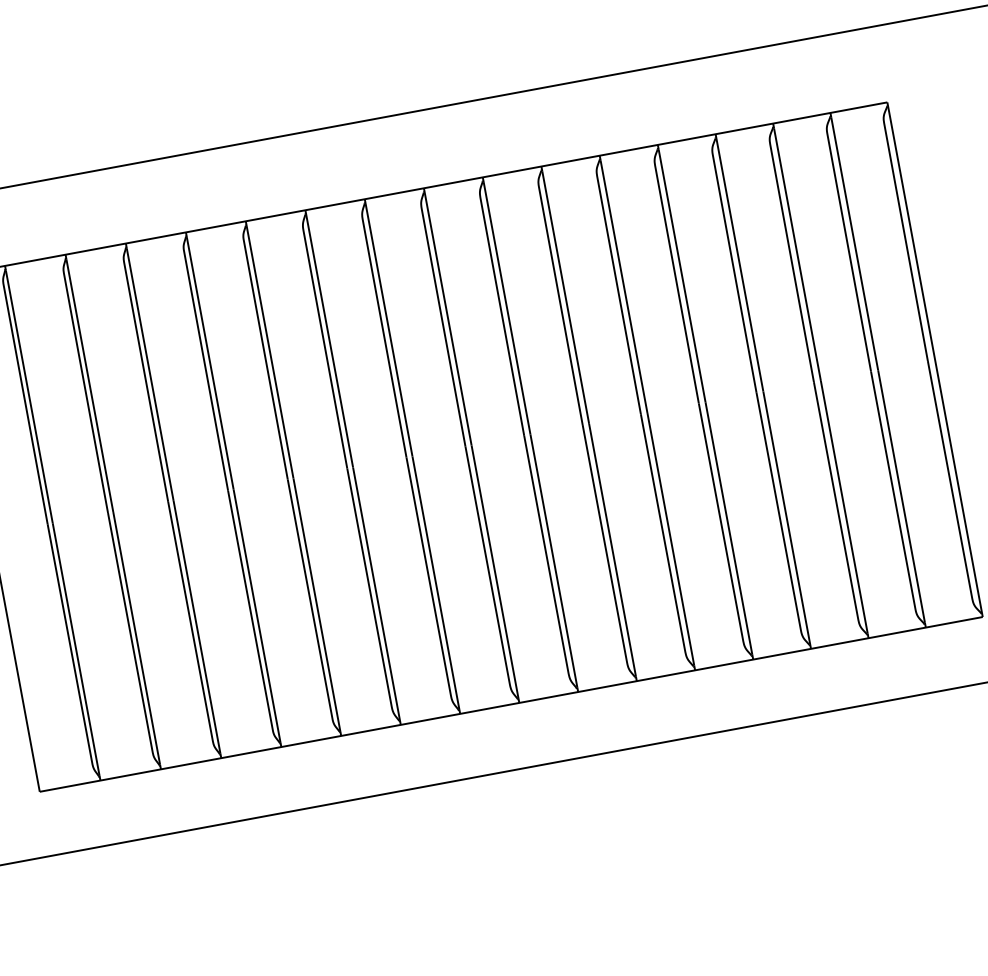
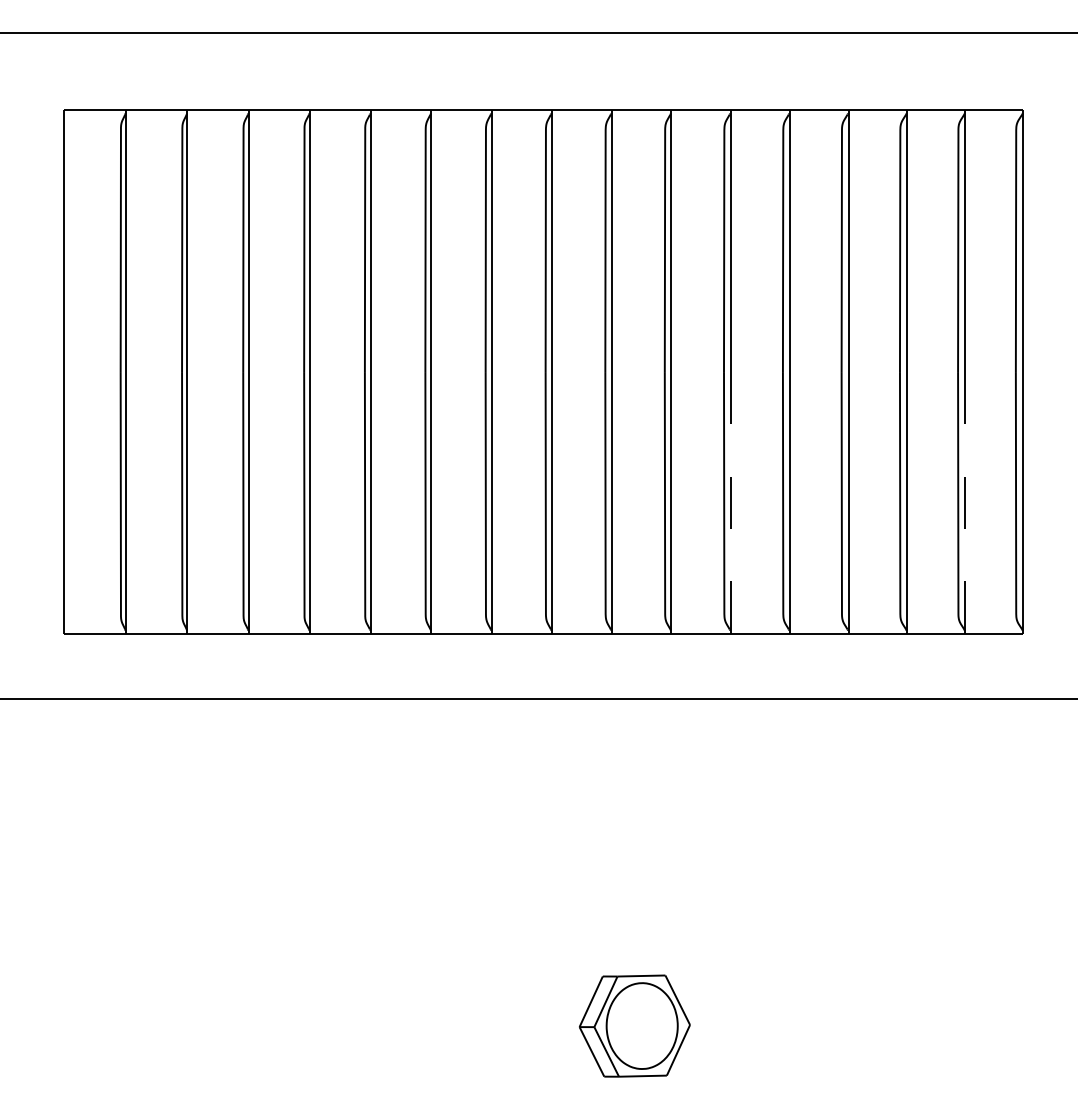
line: (901, 496) -> (965, 500), solid -> dashed
line: (670, 539) -> (730, 500), solid -> dashed

